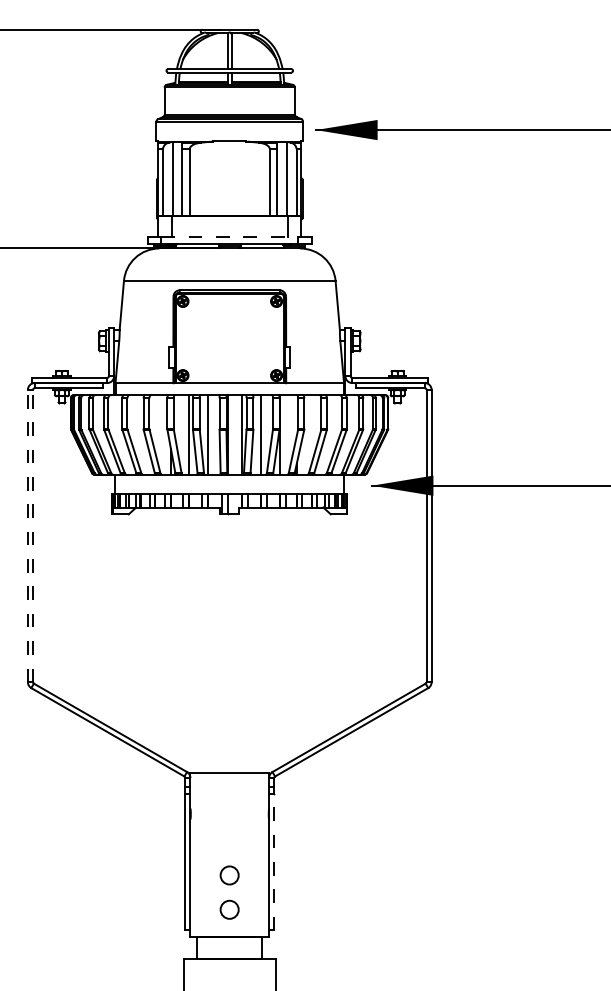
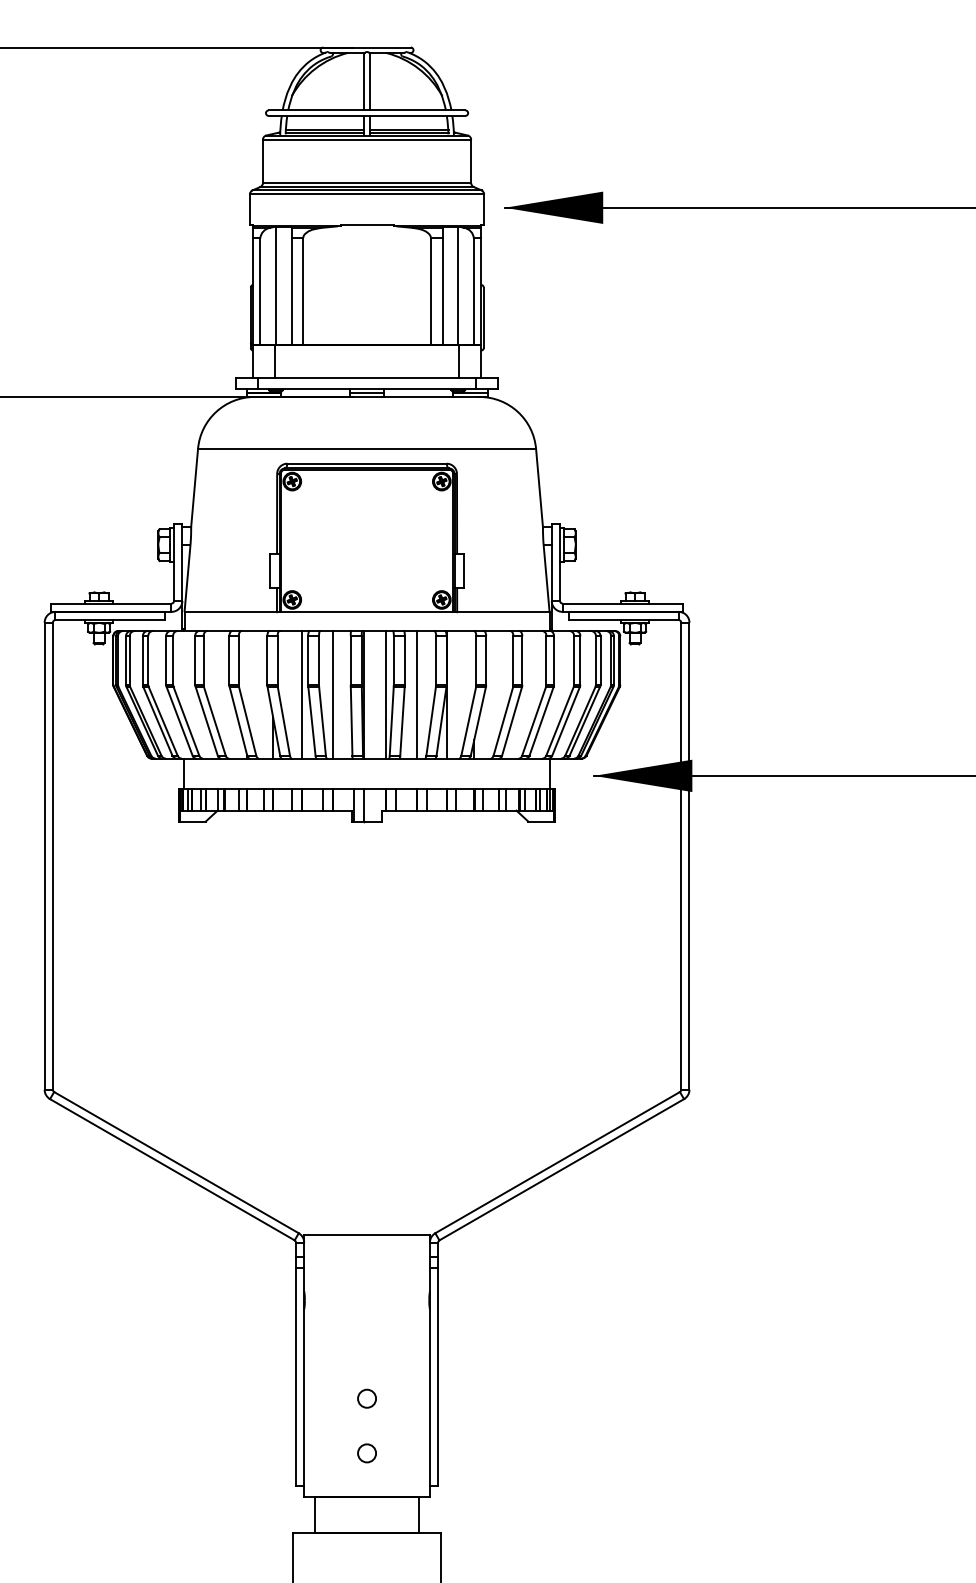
line: (230, 236) -> (368, 377), dashed -> solid
line: (27, 535) -> (43, 855), dashed -> solid
line: (33, 535) -> (53, 855), dashed -> solid
line: (274, 861) -> (438, 1376), dashed -> solid
circle: (229, 875) -> (366, 1398), size x0.62
circle: (229, 909) -> (366, 1452), size x0.62

